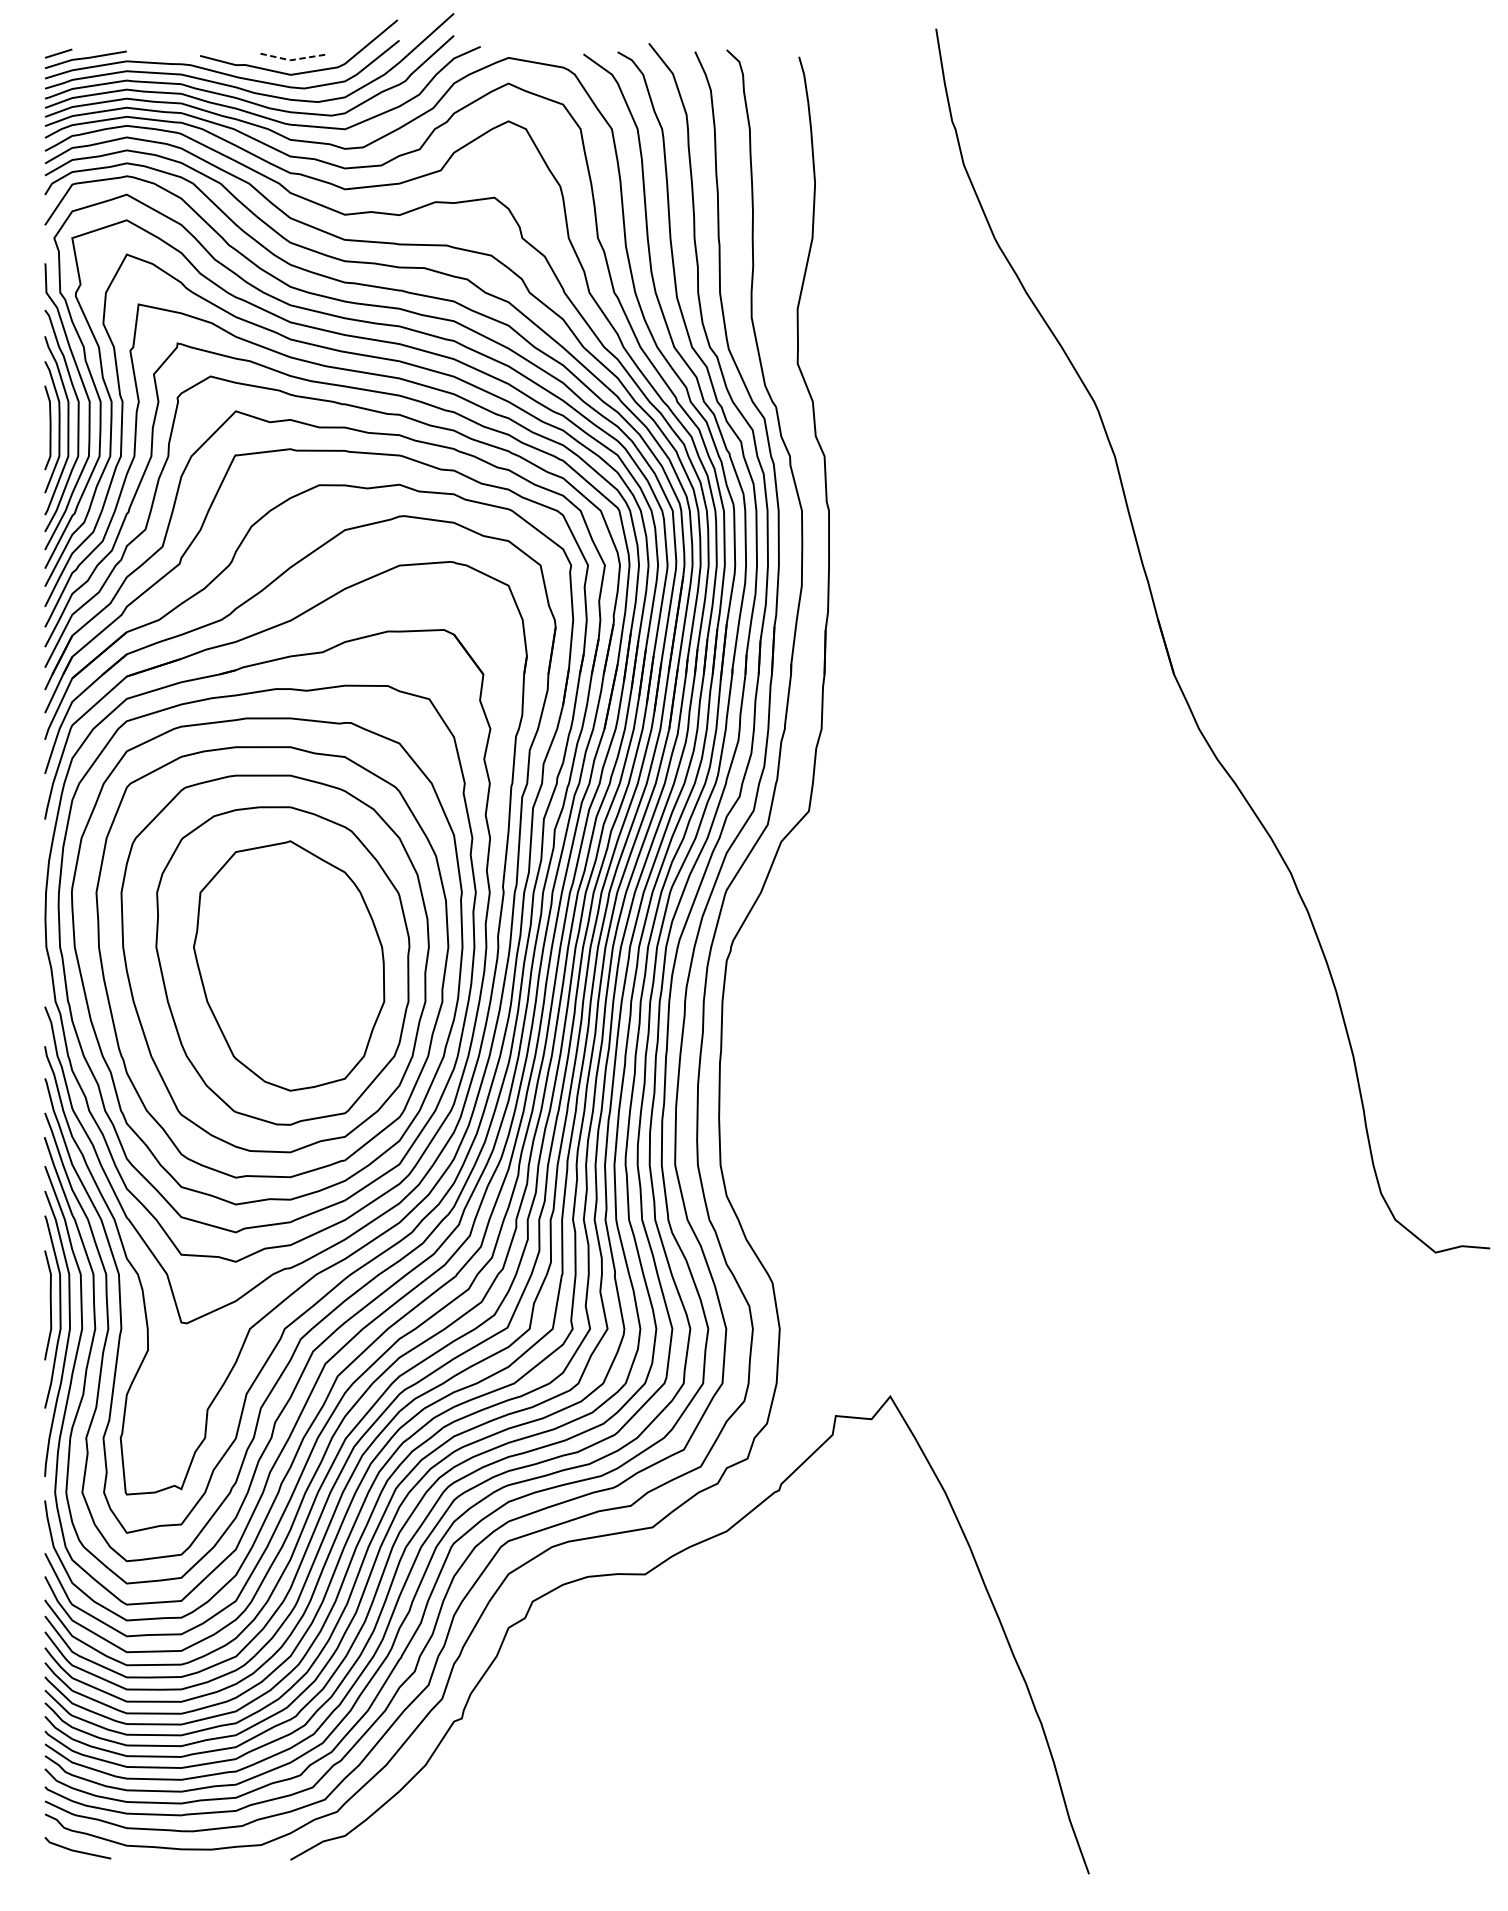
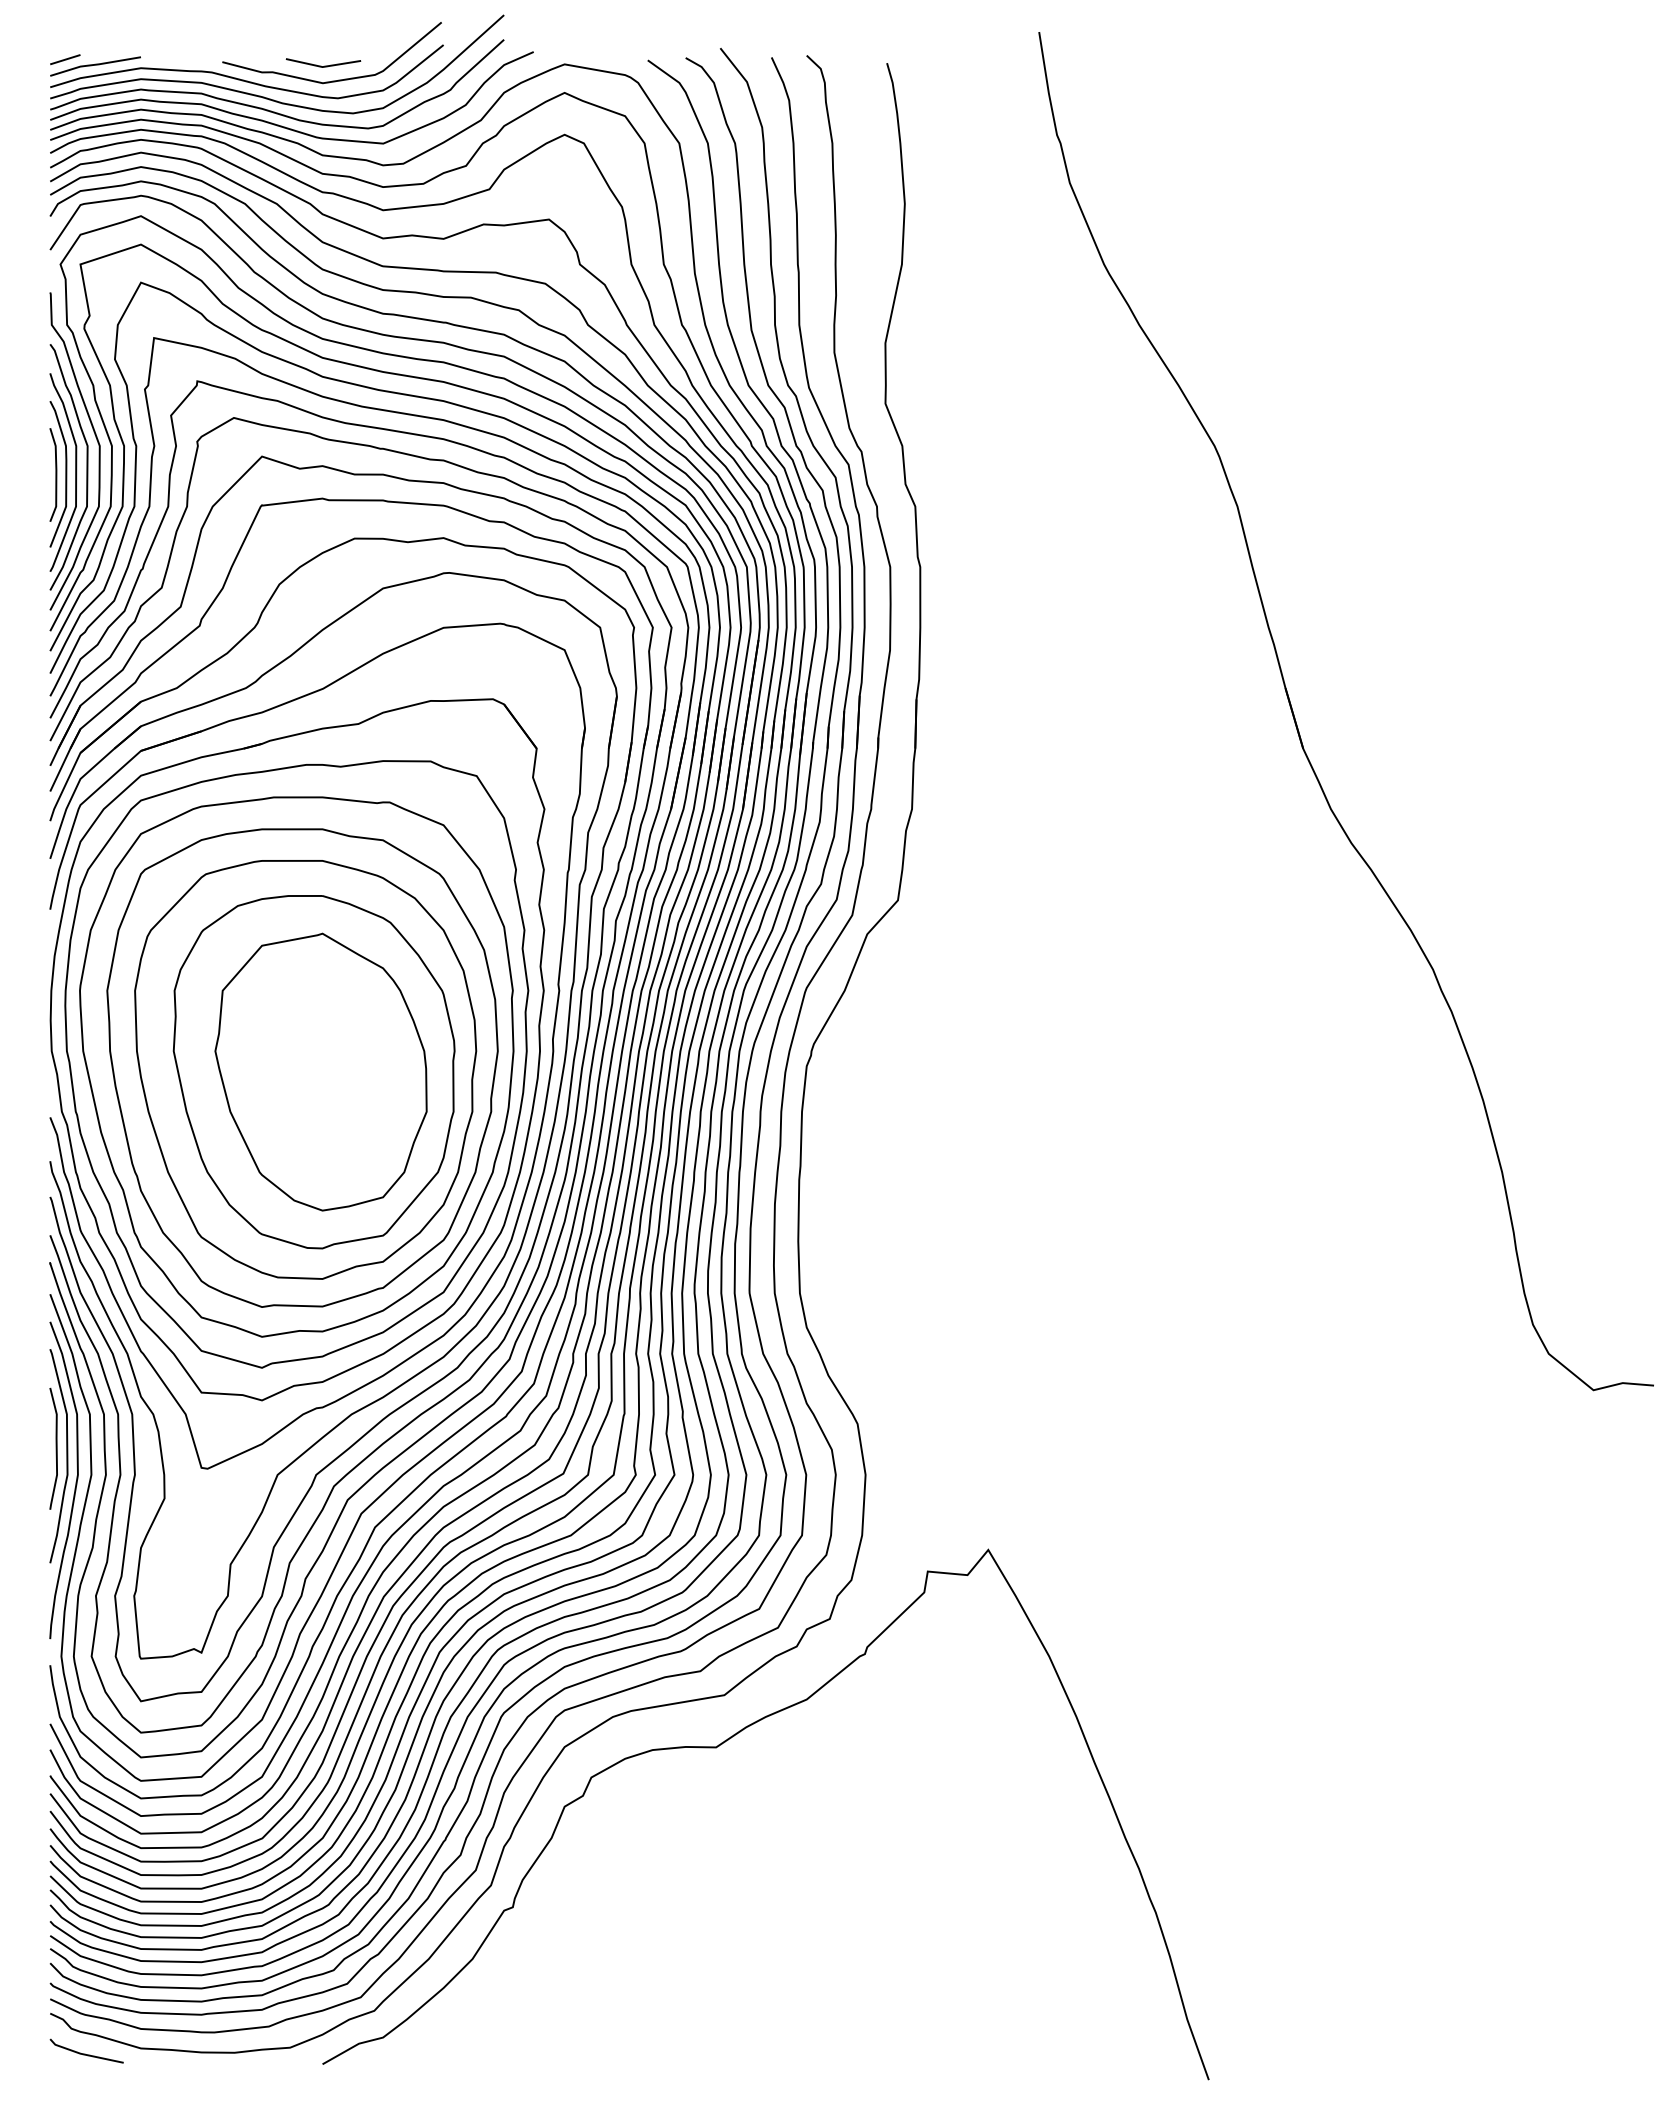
line: (290, 60) -> (322, 67), dashed -> solid

